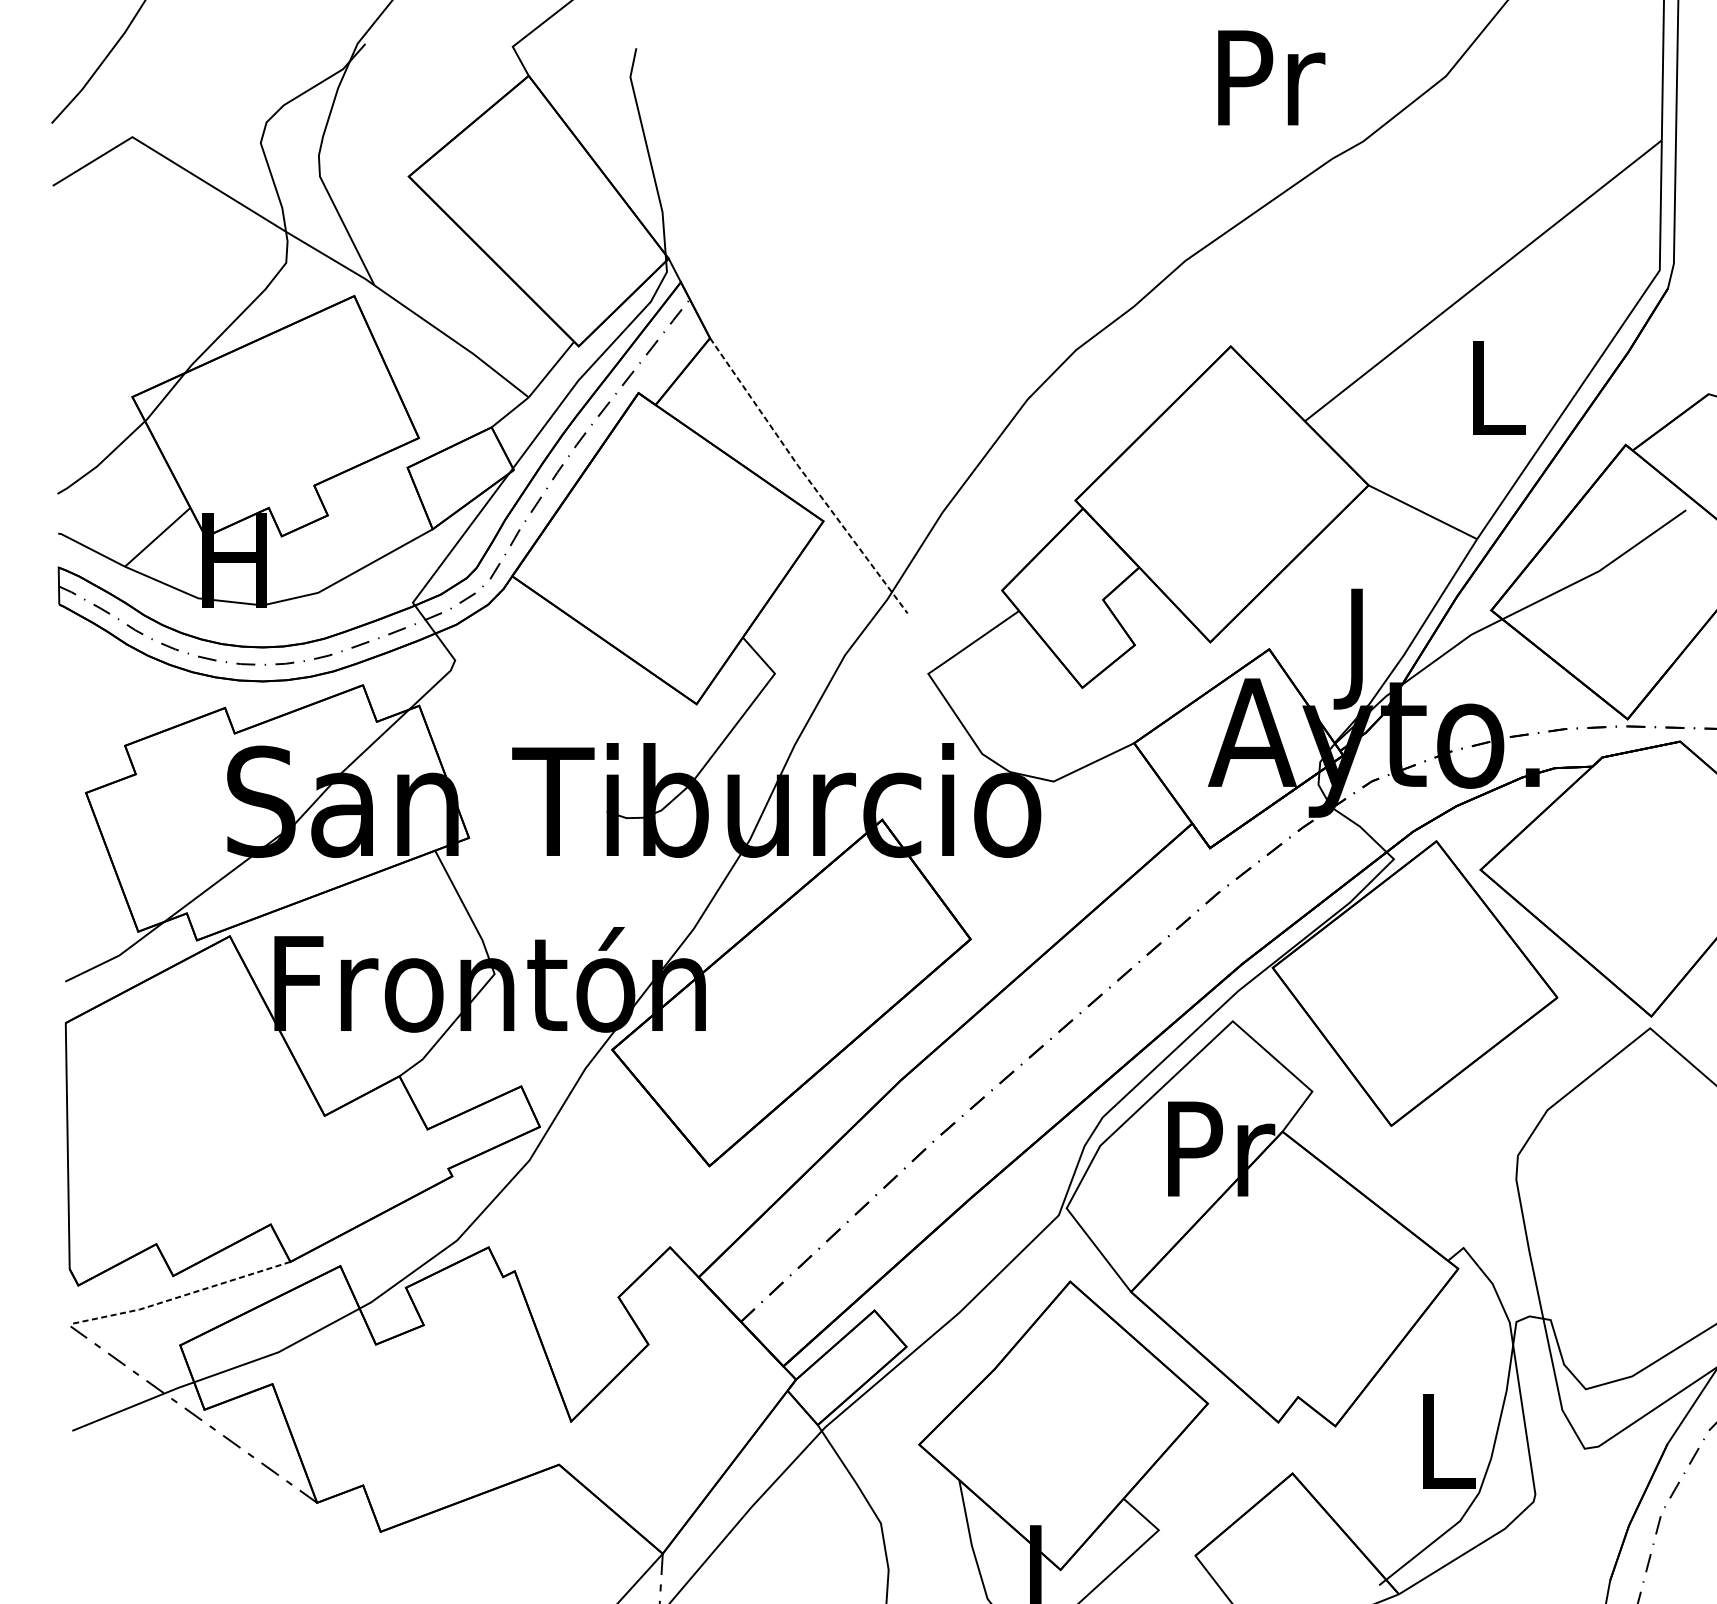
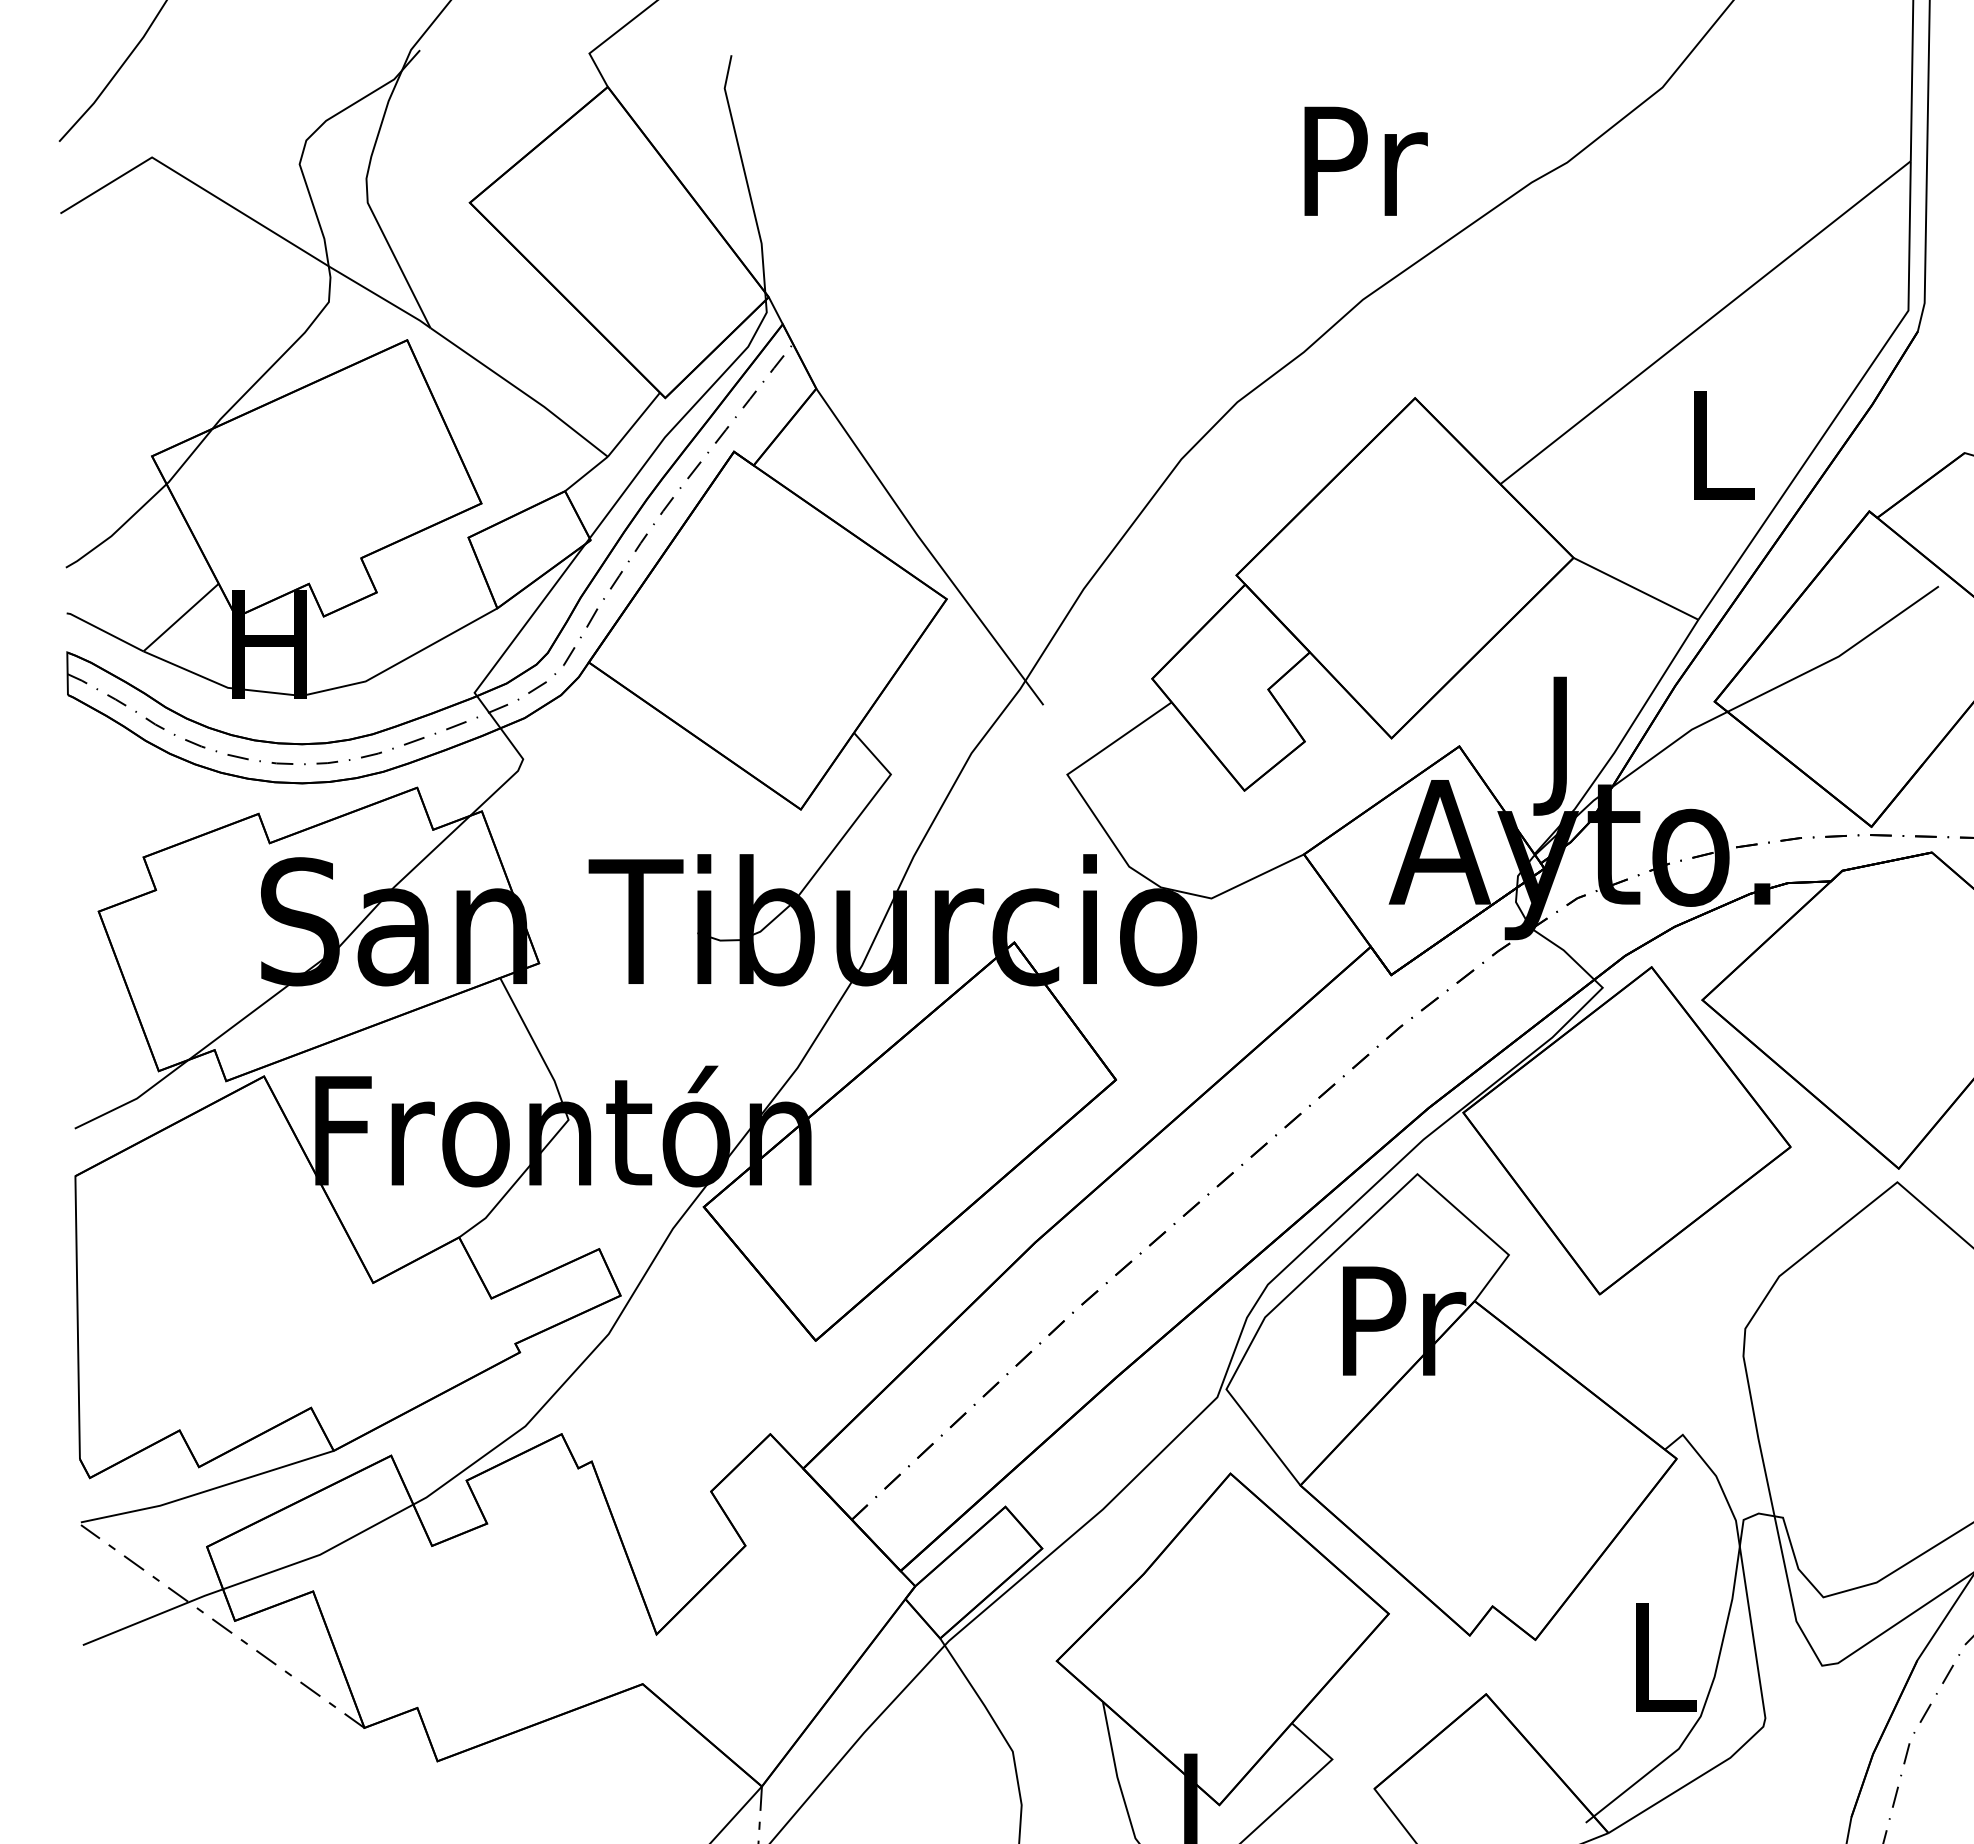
text: (1271, 77) -> (1365, 160), moved
line: (806, 477) -> (927, 548), dashed -> solid
line: (180, 1296) -> (207, 1490), dashed -> solid

